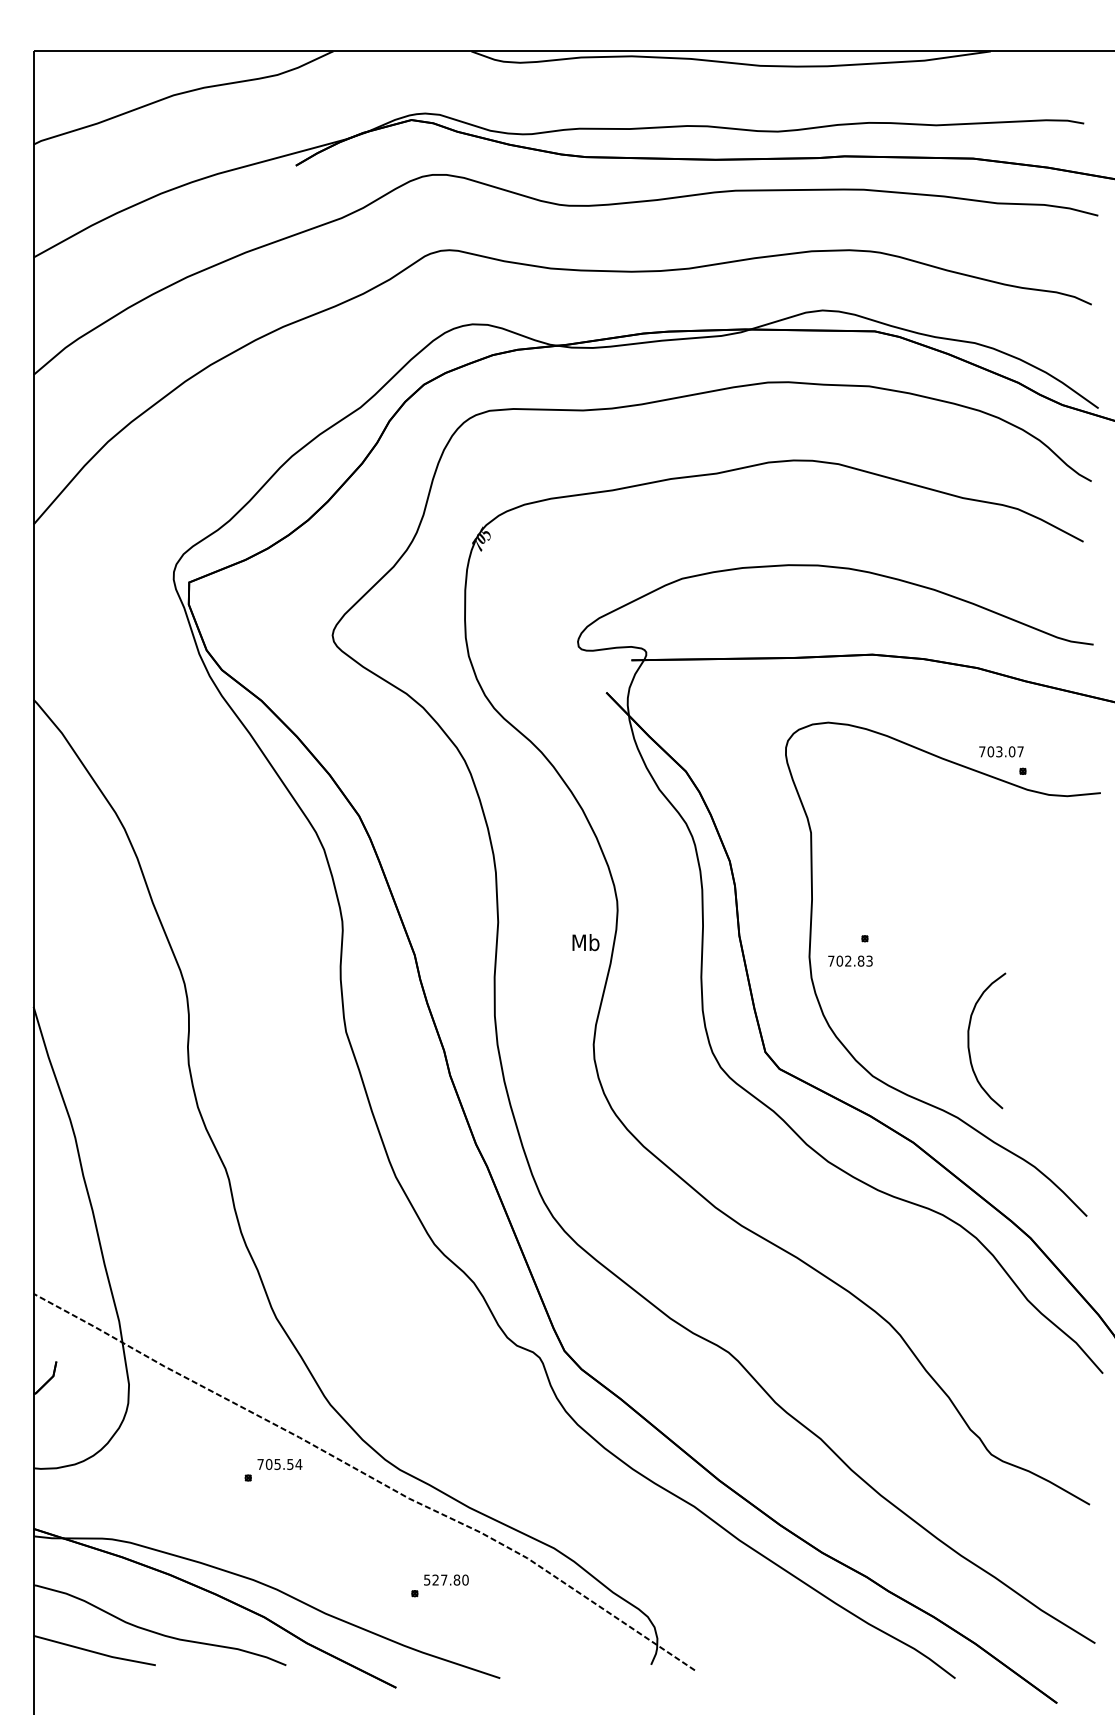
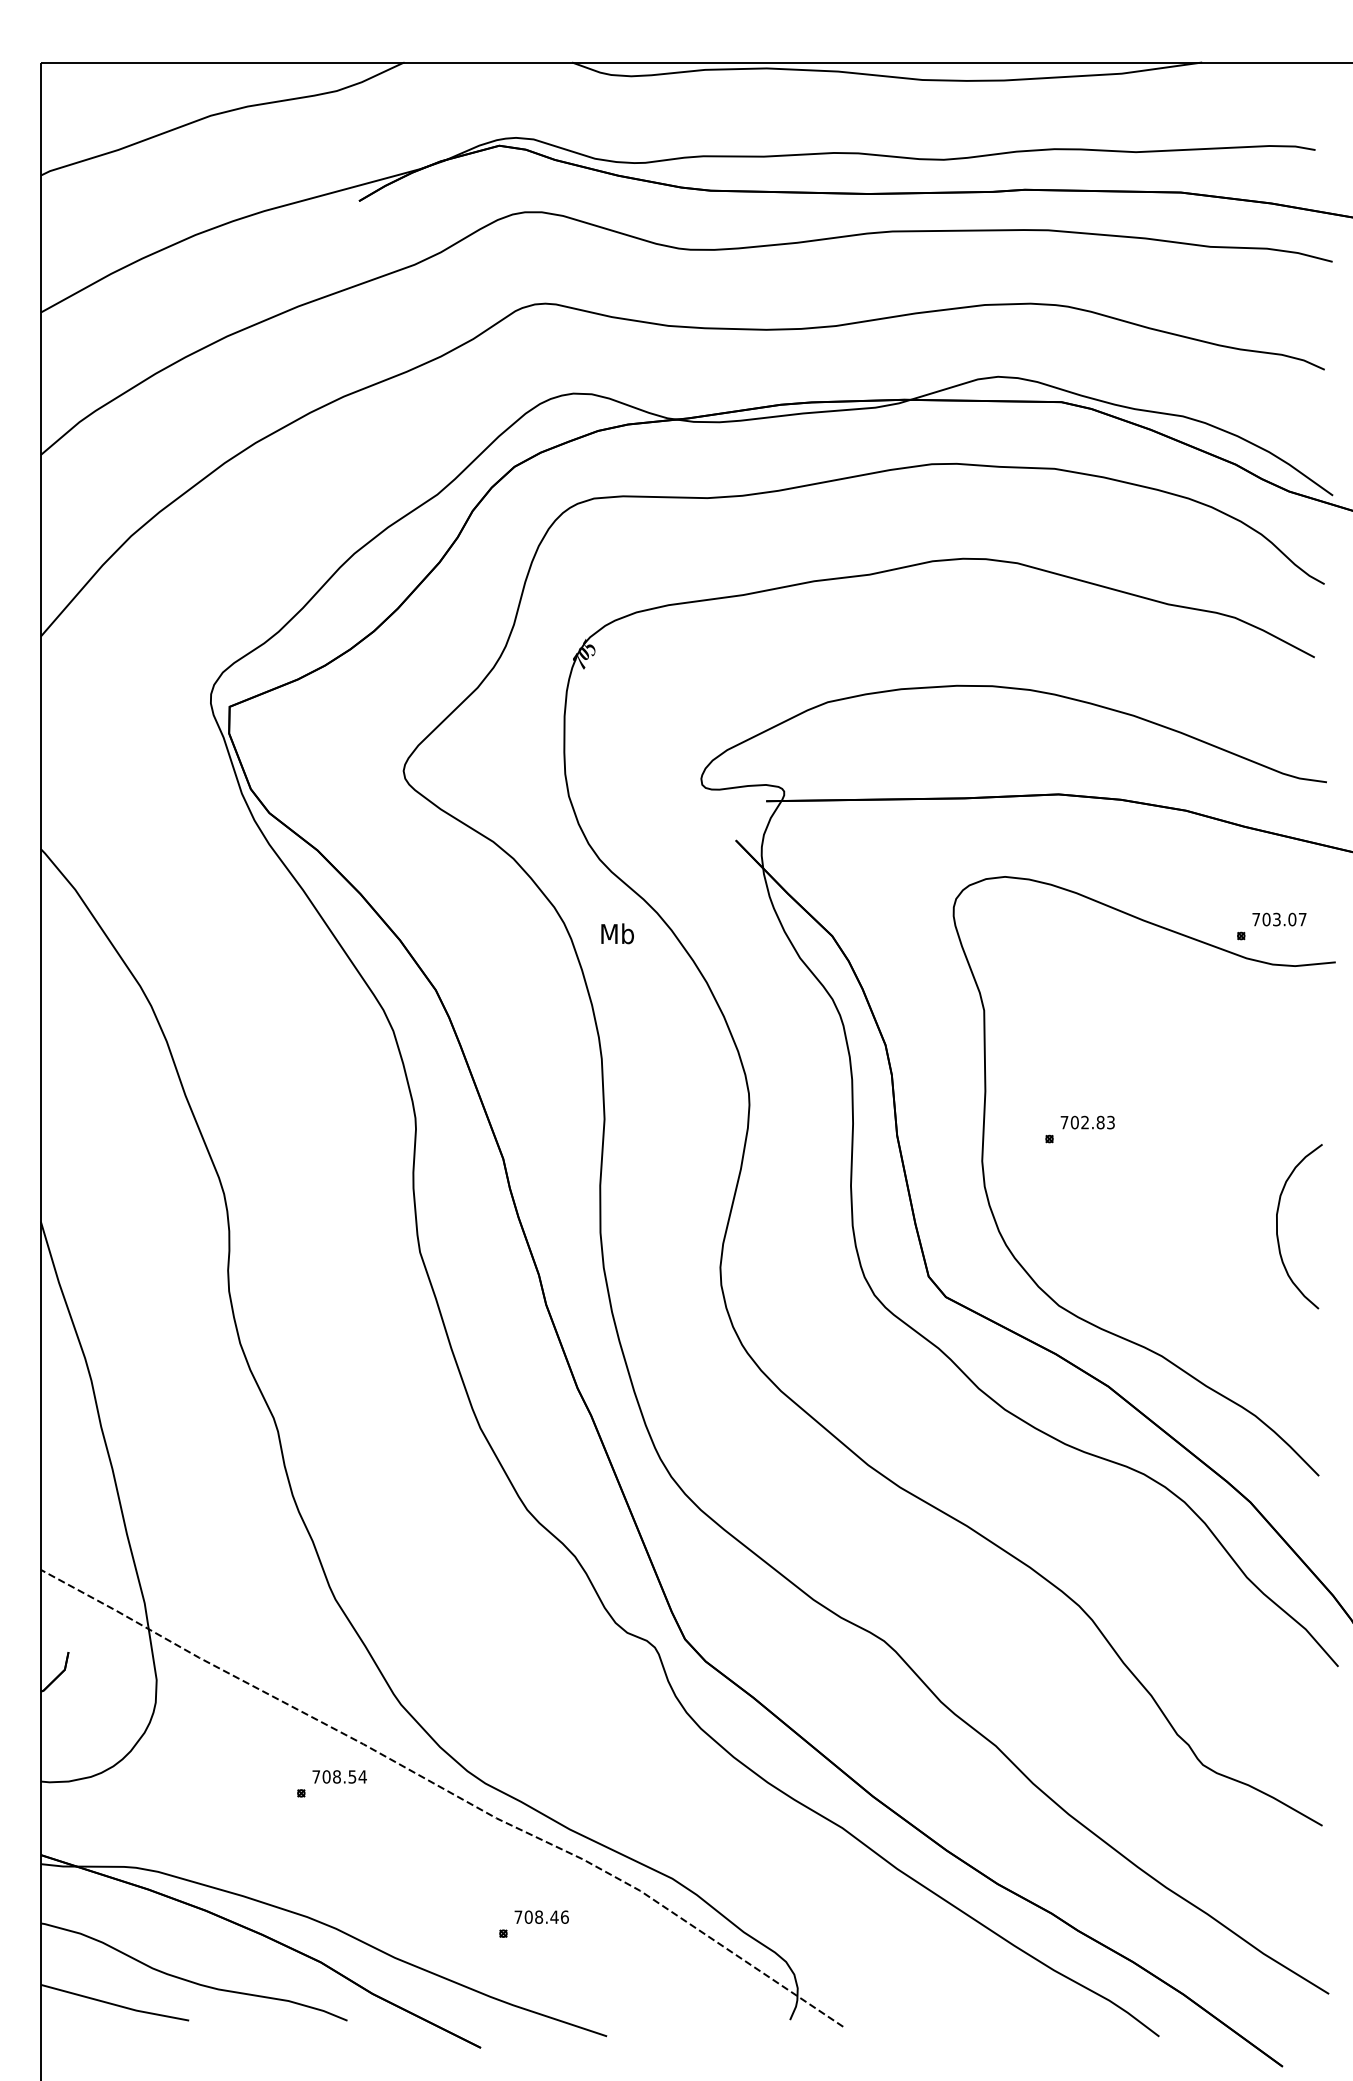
text: (1001, 751) -> (1279, 919), moved
text: (585, 942) -> (617, 933), moved
text: (850, 960) -> (1087, 1121), moved
curve: (969, 1040) -> (1278, 1226), moved
text: (277, 1464) -> (336, 1776), 705.54 -> 708.54
text: (446, 1579) -> (541, 1916), 527.80 -> 708.46

